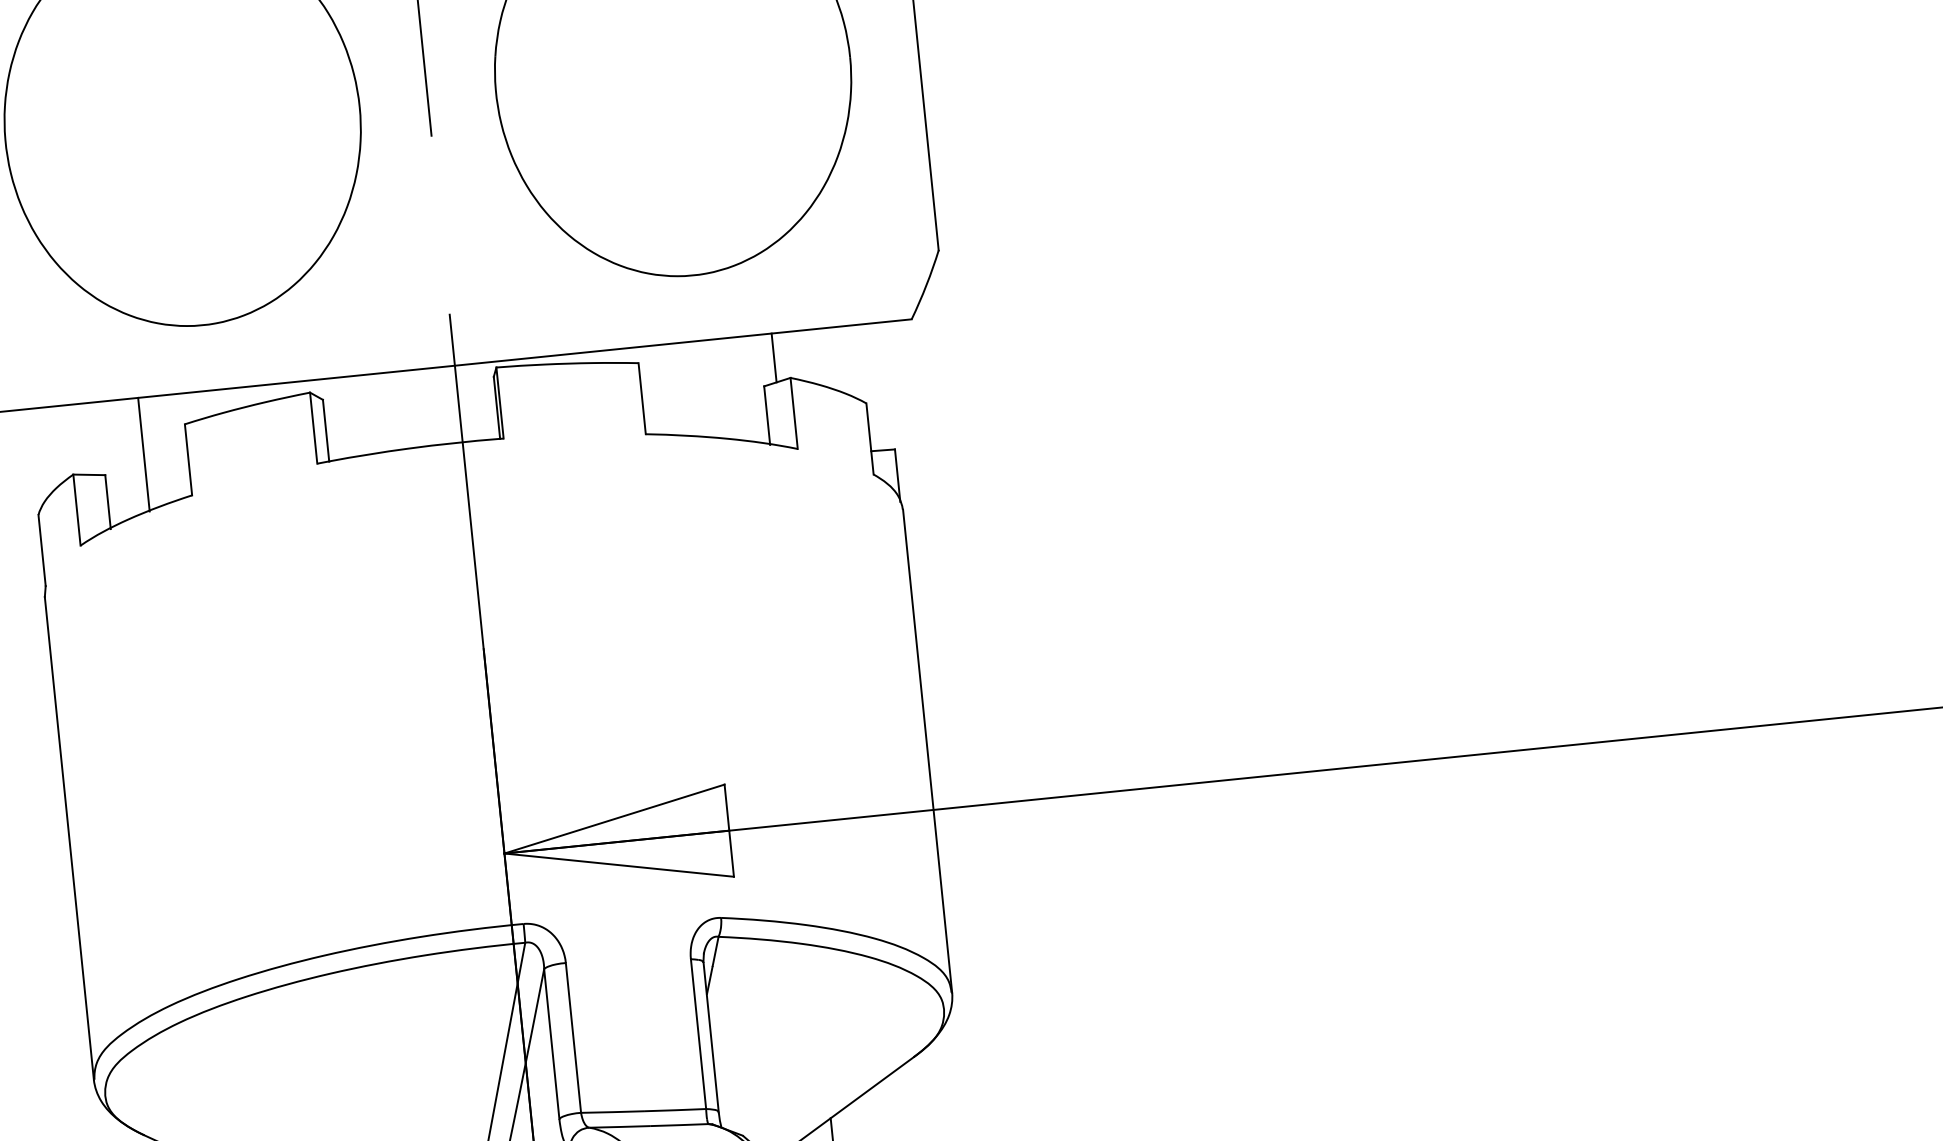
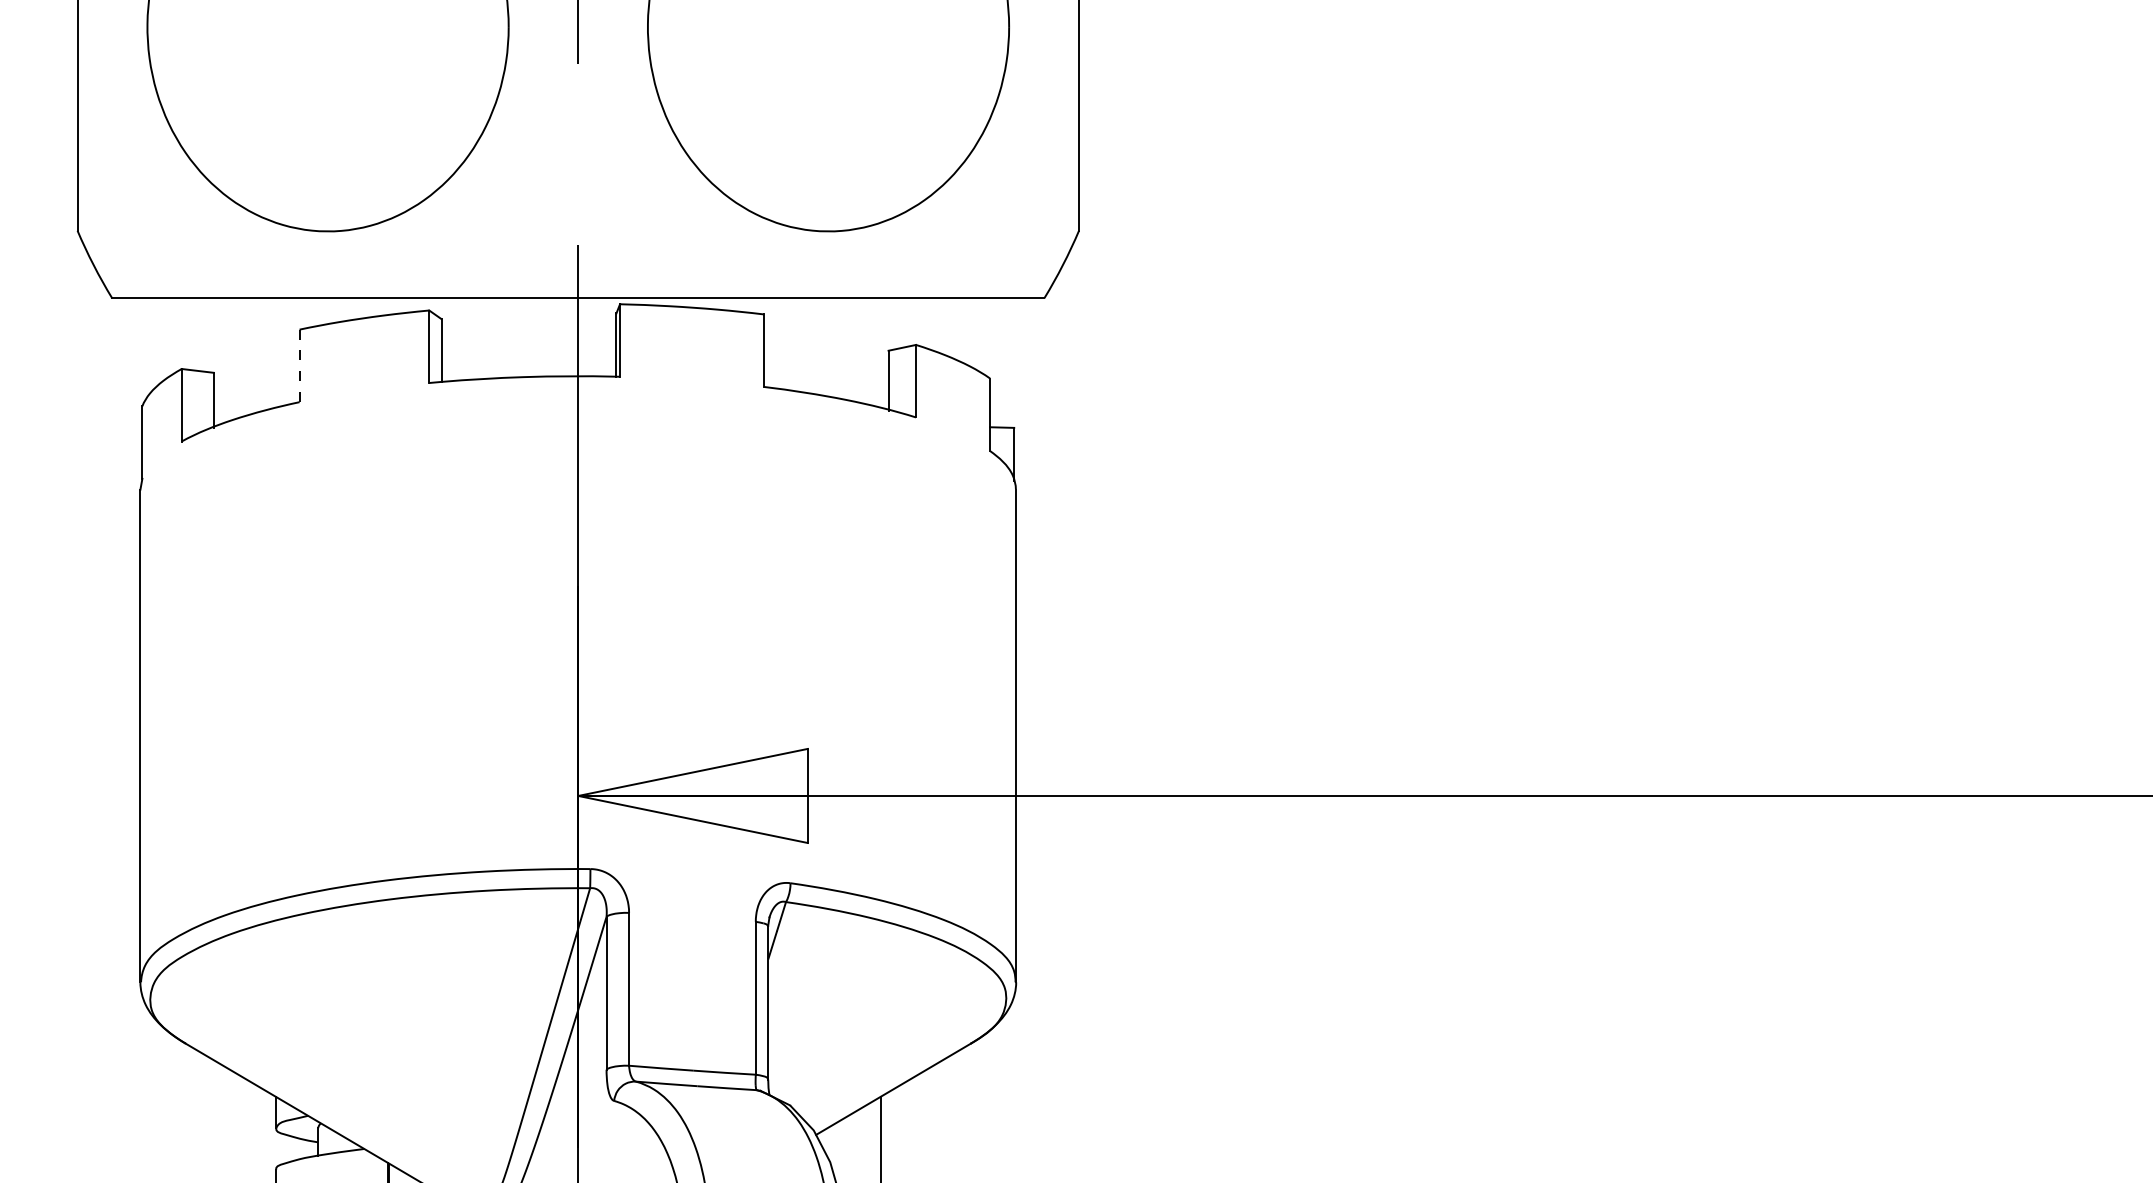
line: (774, 358) -> (901, 323), removed
line: (144, 455) -> (255, 356), removed
line: (188, 459) -> (299, 365), solid -> dashed

